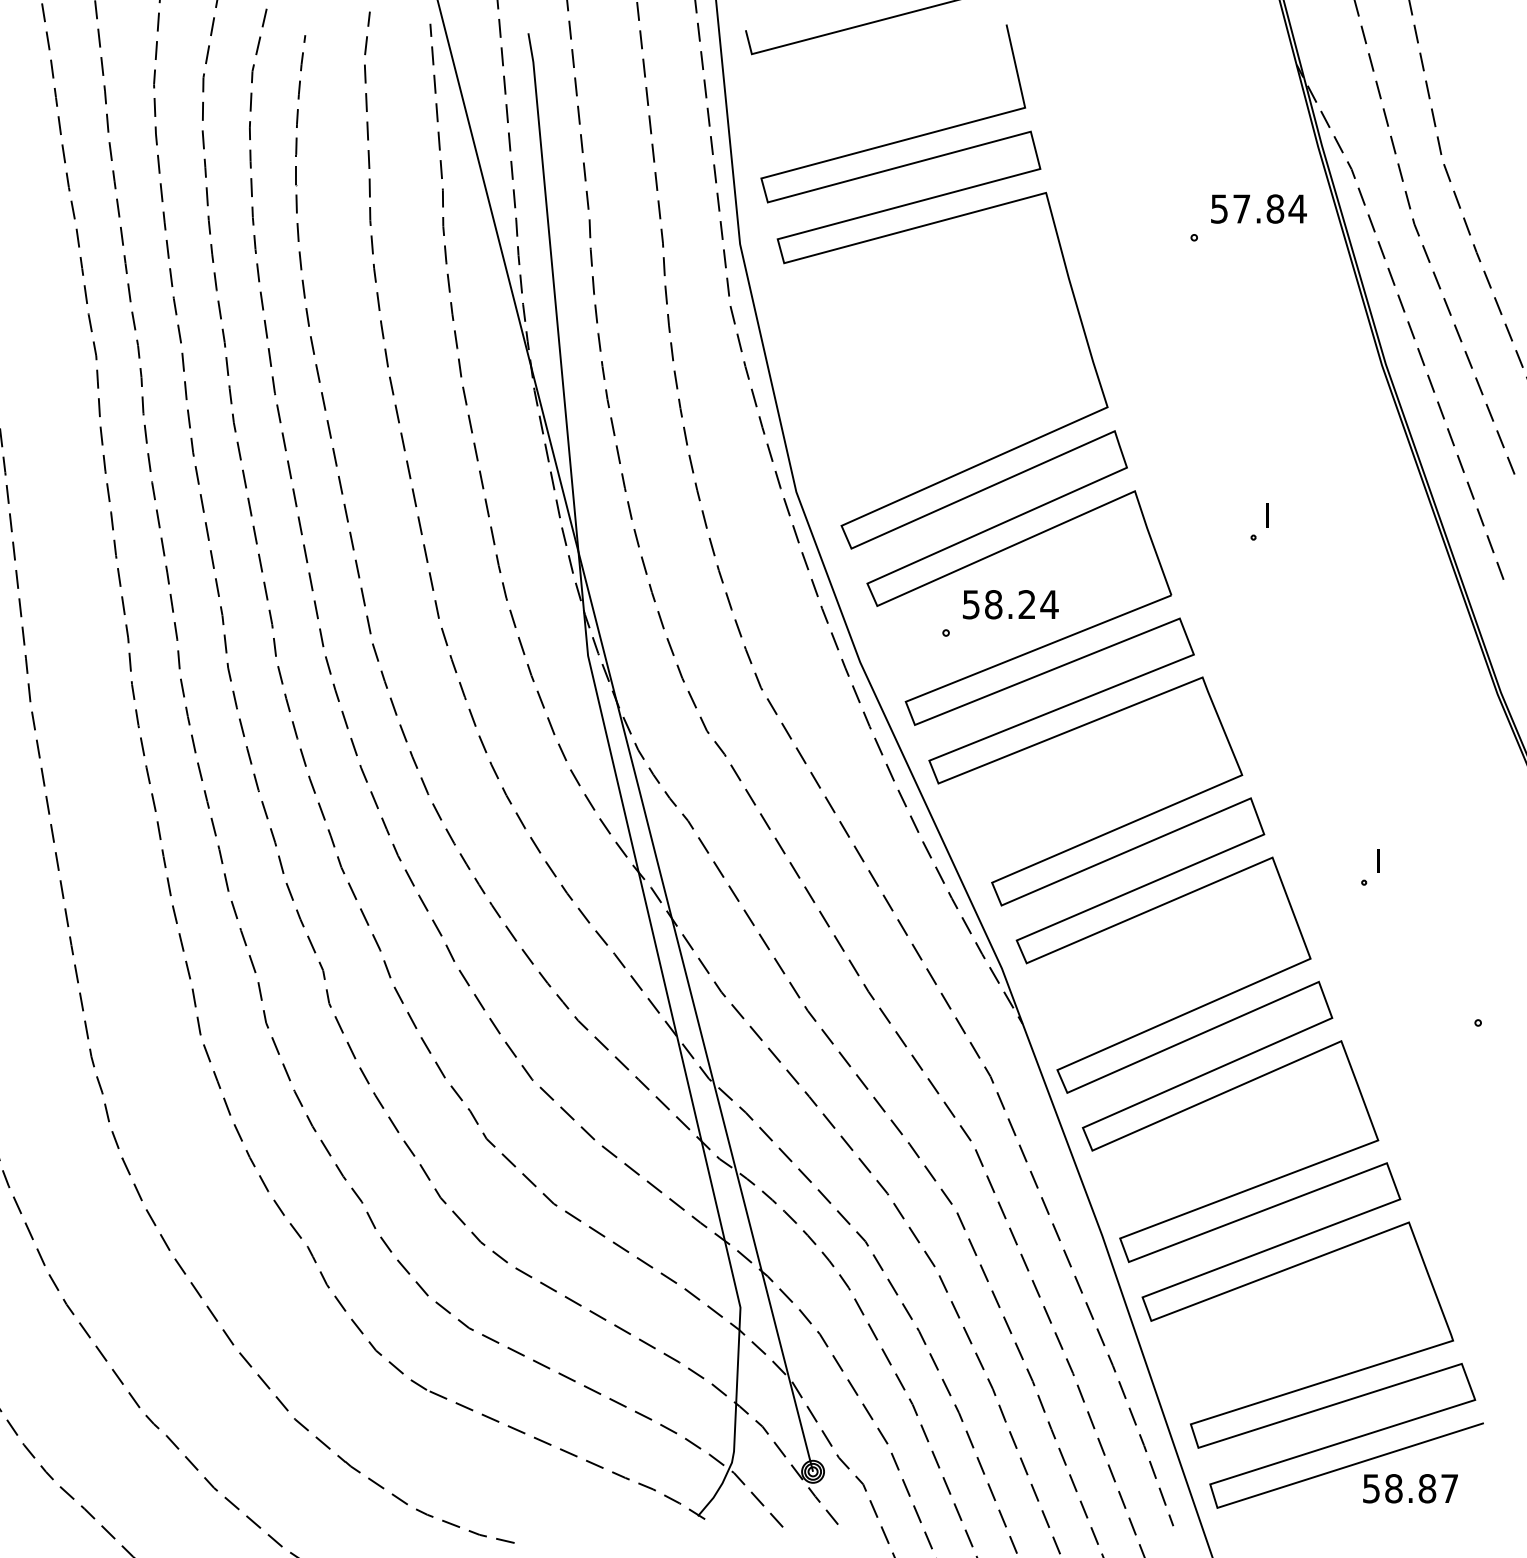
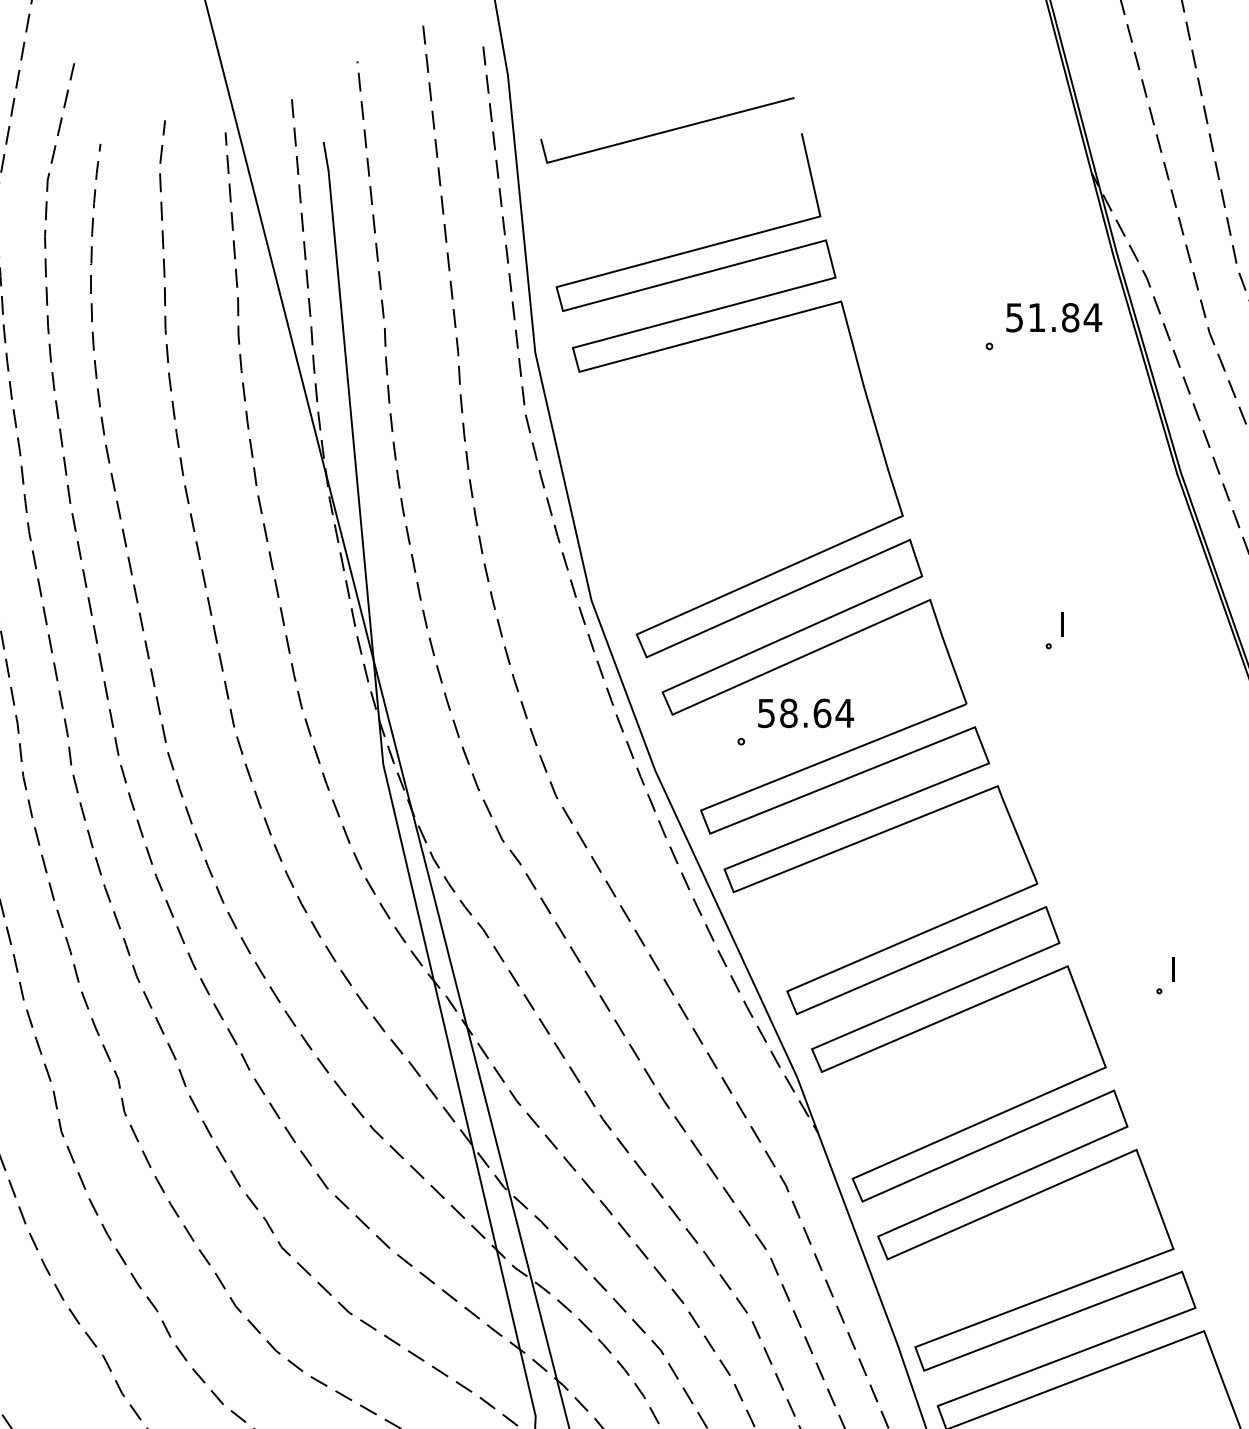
text: (1241, 208) -> (1036, 317), 57.84 -> 51.84
text: (1027, 604) -> (822, 713), 58.24 -> 58.64

